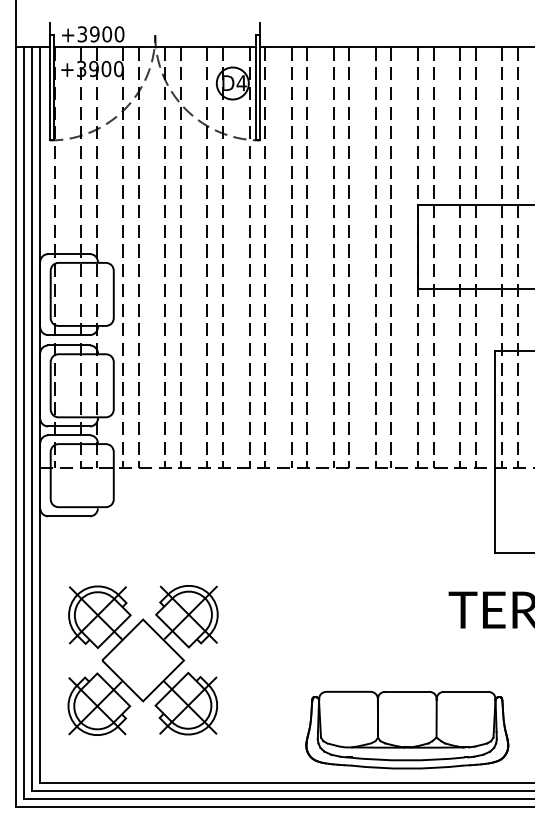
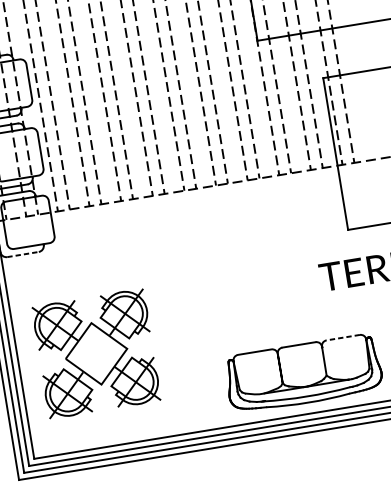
line: (69, 516) -> (23, 254), solid -> dashed
line: (465, 691) -> (342, 337), solid -> dashed

